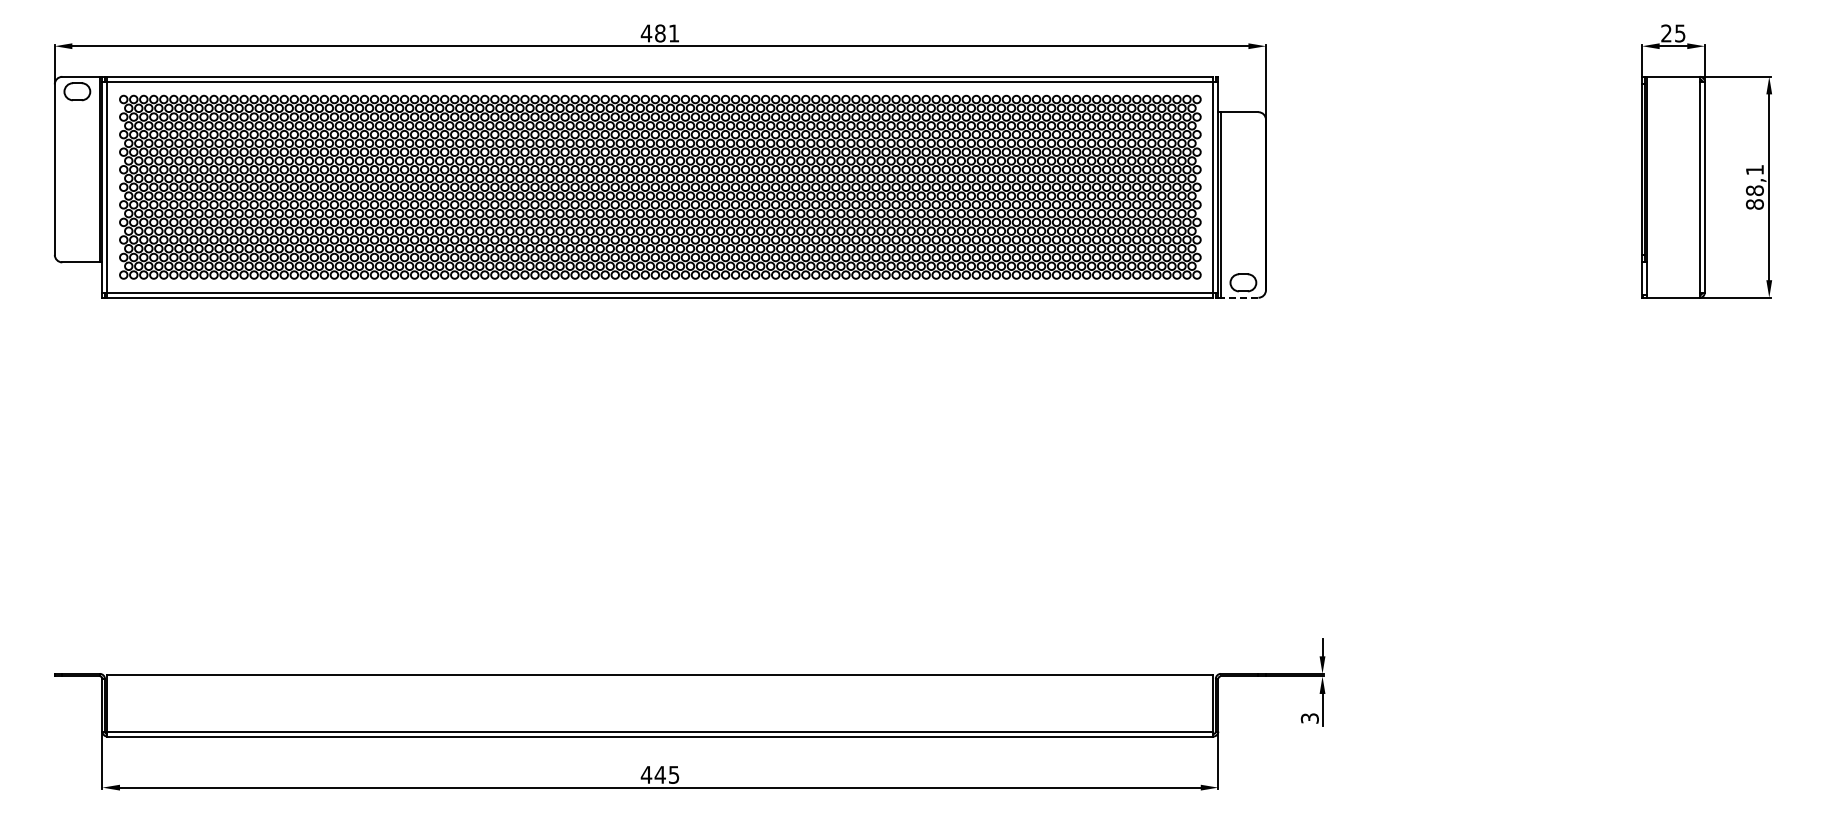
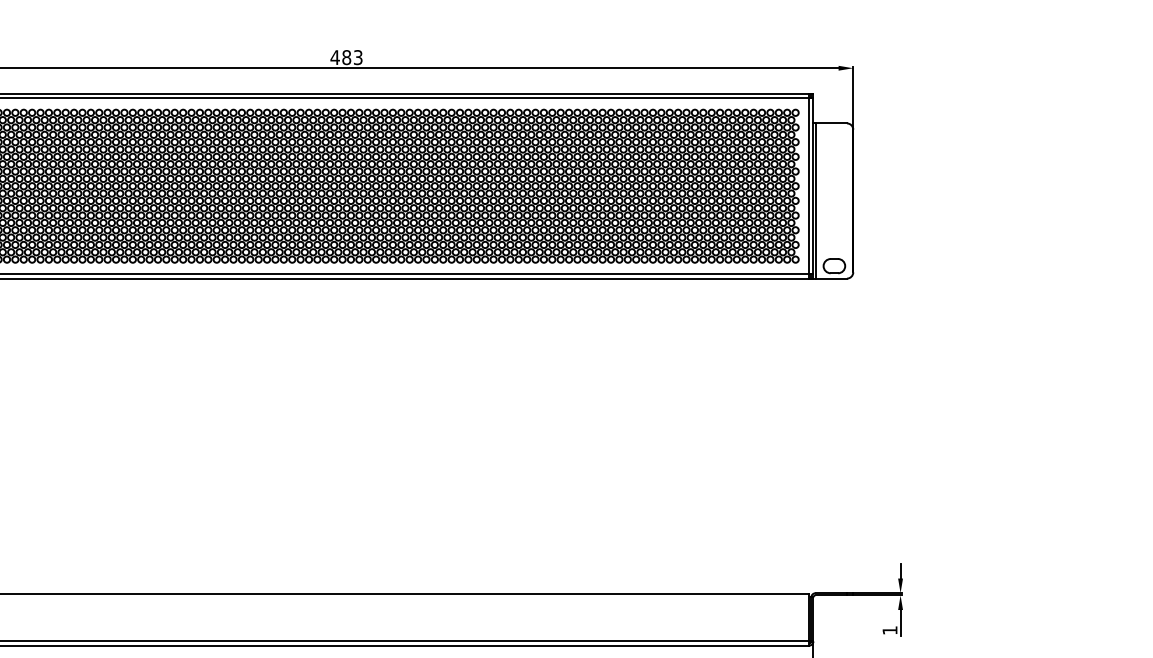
text: (674, 33) -> (358, 57), 481 -> 483
line: (1239, 297) -> (831, 278), dashed -> solid
text: (1309, 718) -> (889, 630), 3 -> 1

